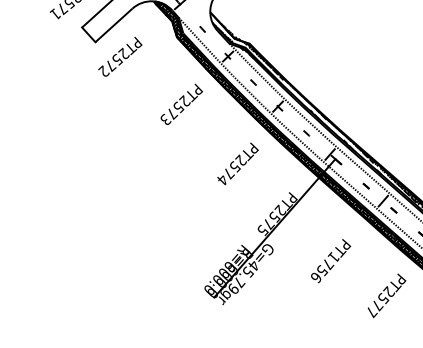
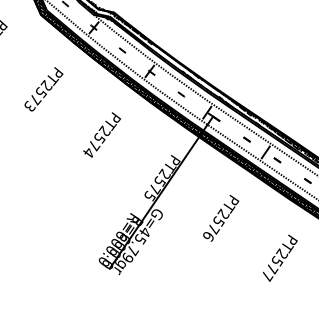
text: (181, 103) -> (43, 88), moved
text: (237, 163) -> (101, 134), moved
text: (328, 263) -> (218, 220), PT1756 -> PT2576
text: (386, 295) -> (279, 257), moved

